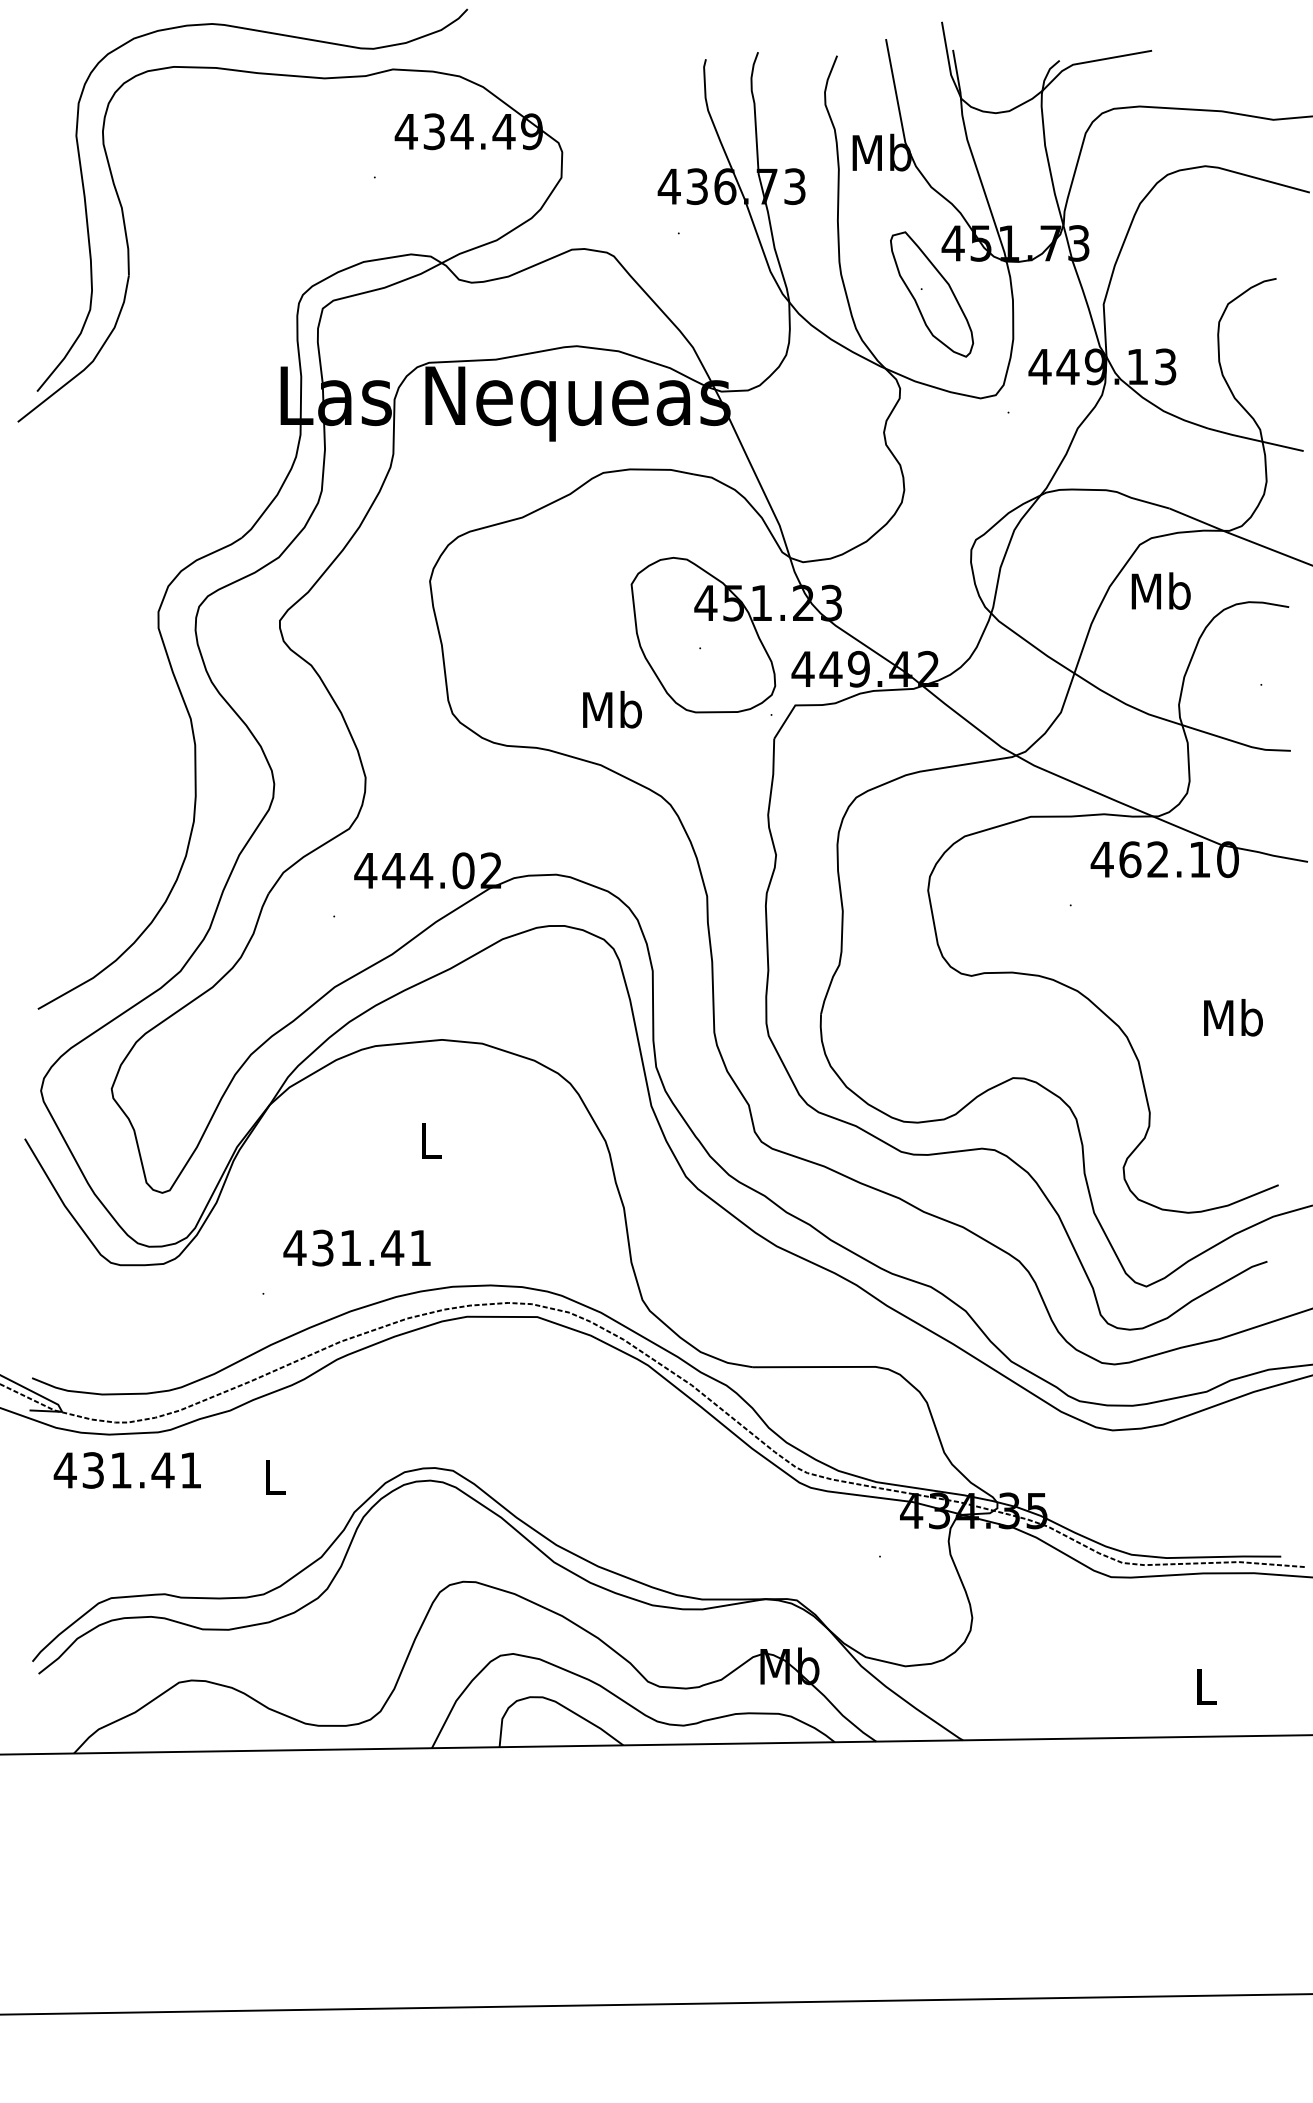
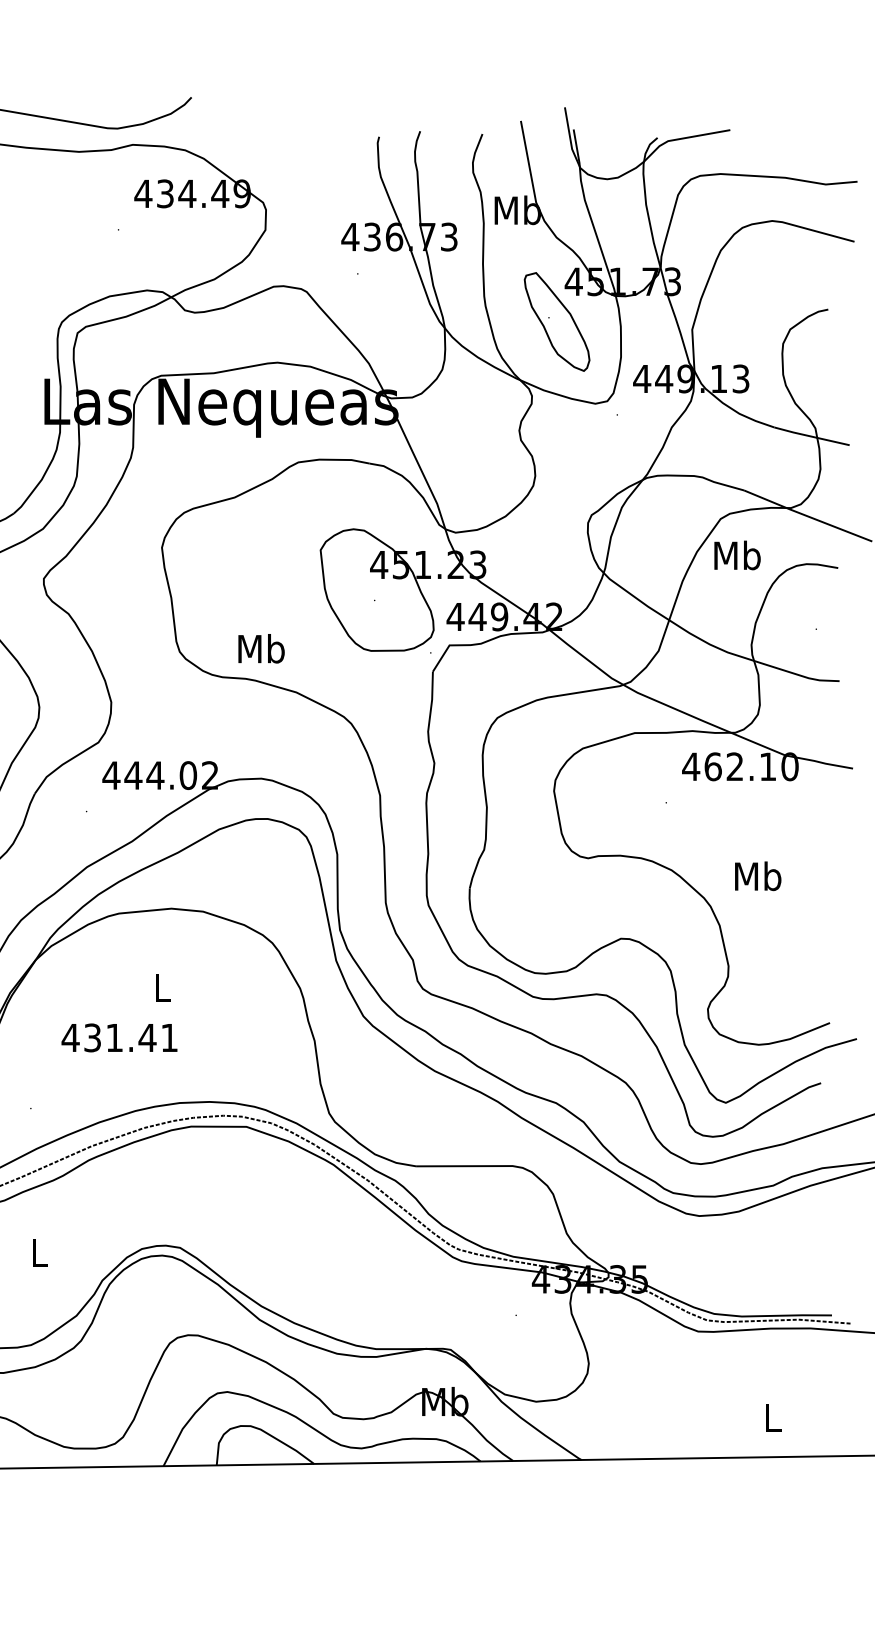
text: (612, 709) -> (261, 648), moved
text: (1233, 1017) -> (758, 876), moved
text: (356, 1247) -> (119, 1037), moved

